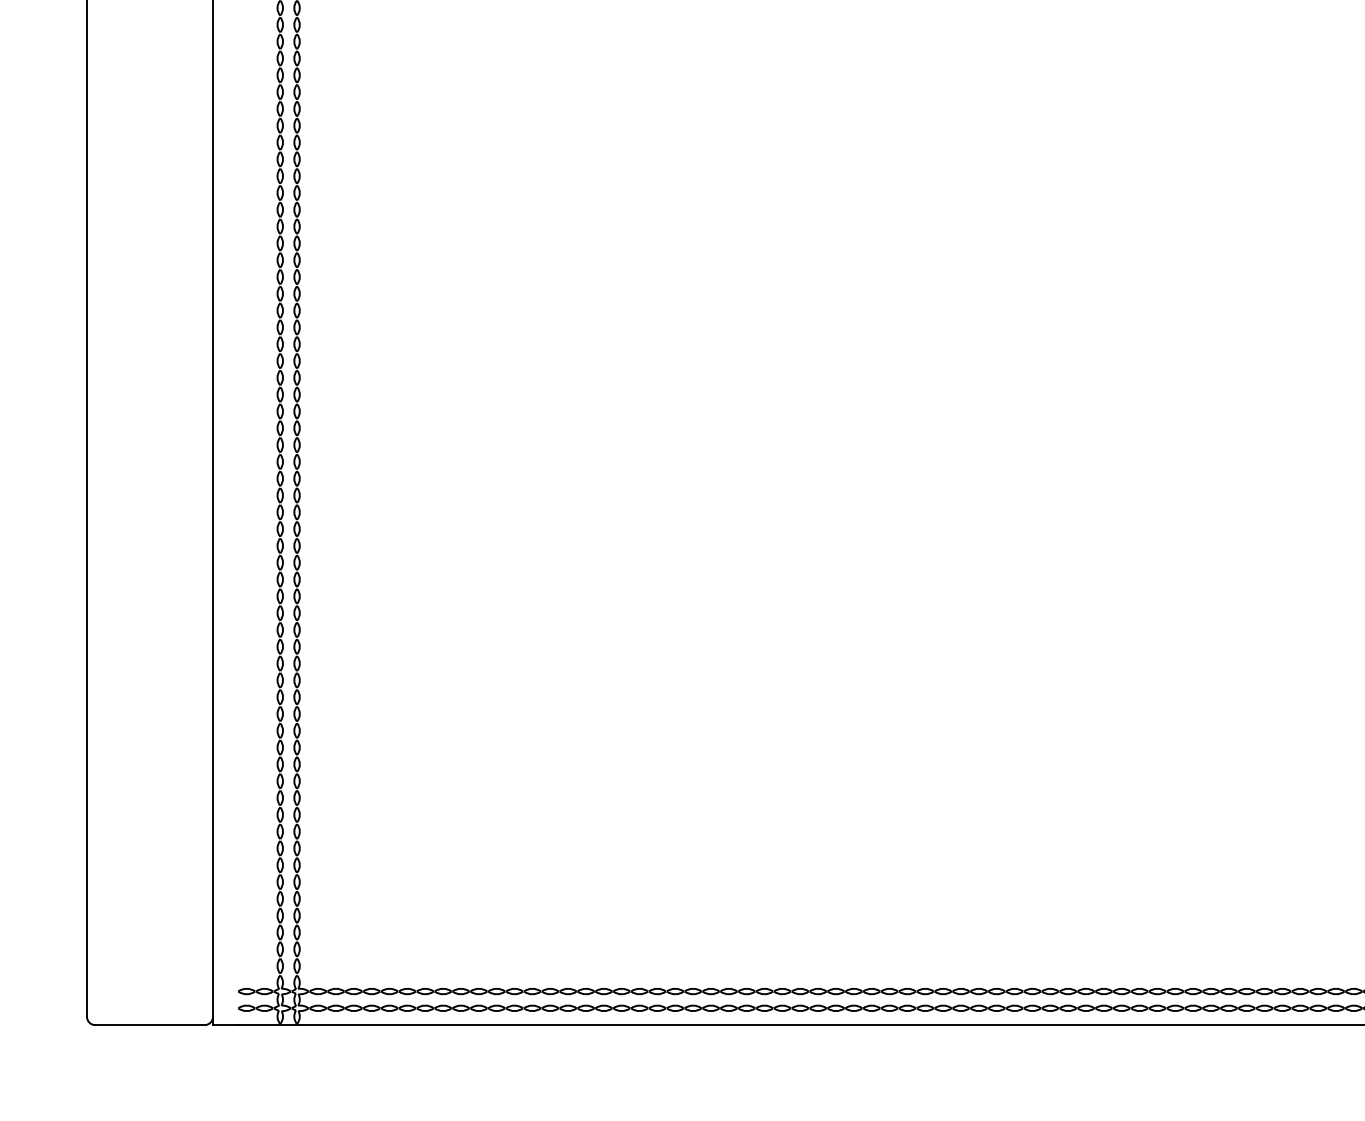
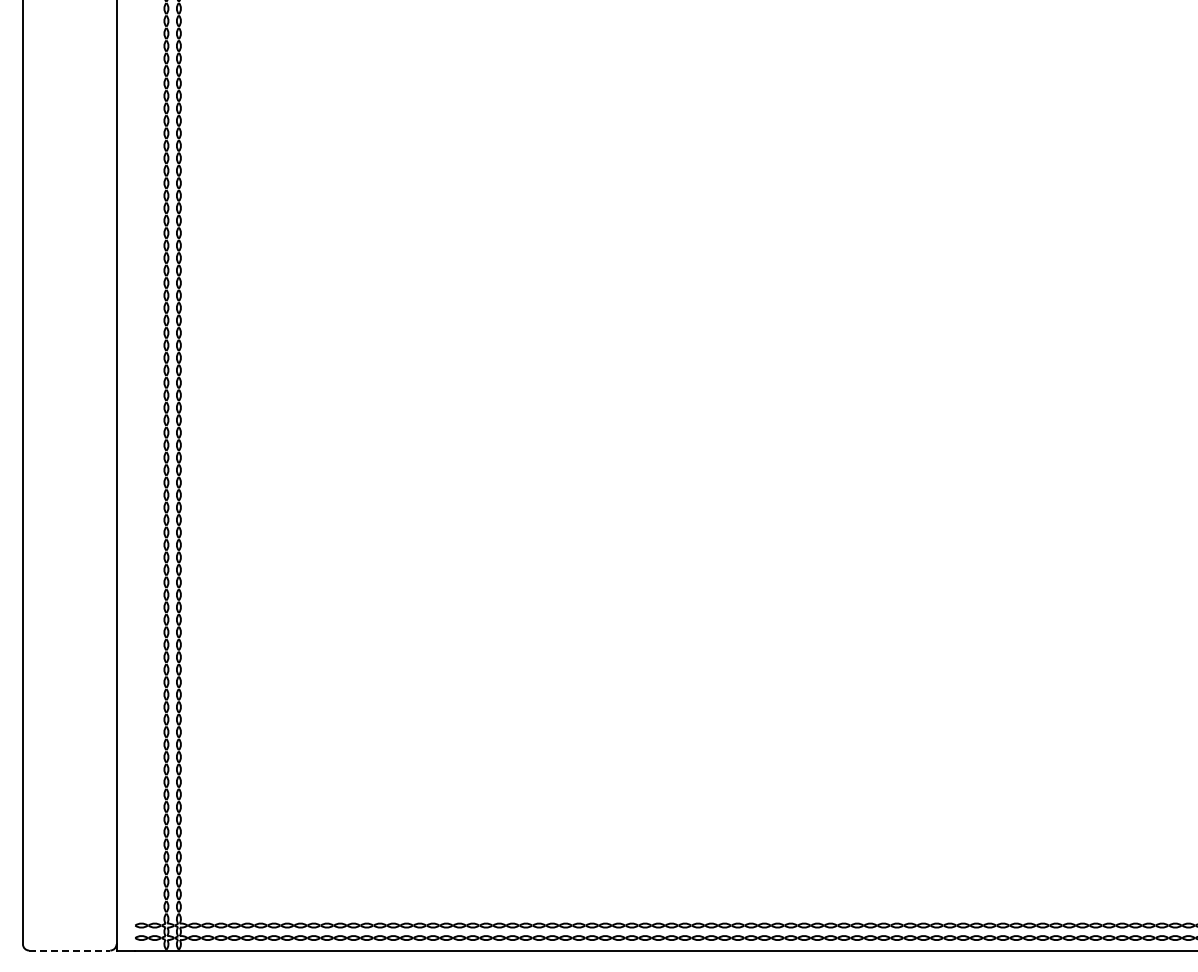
line: (149, 1025) -> (69, 950), solid -> dashed

